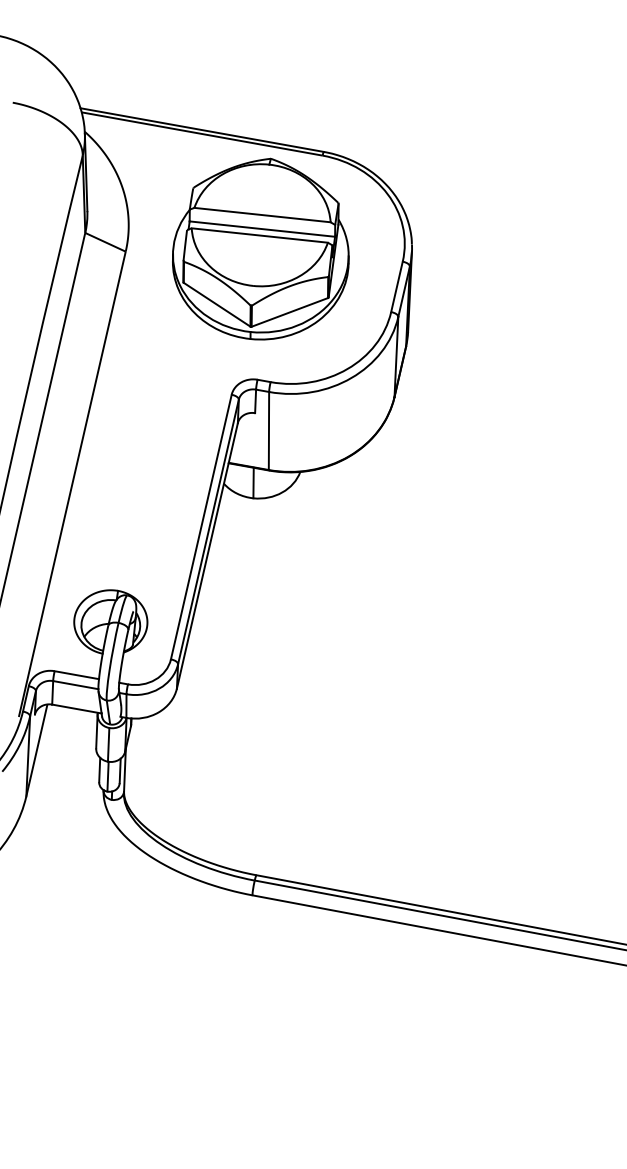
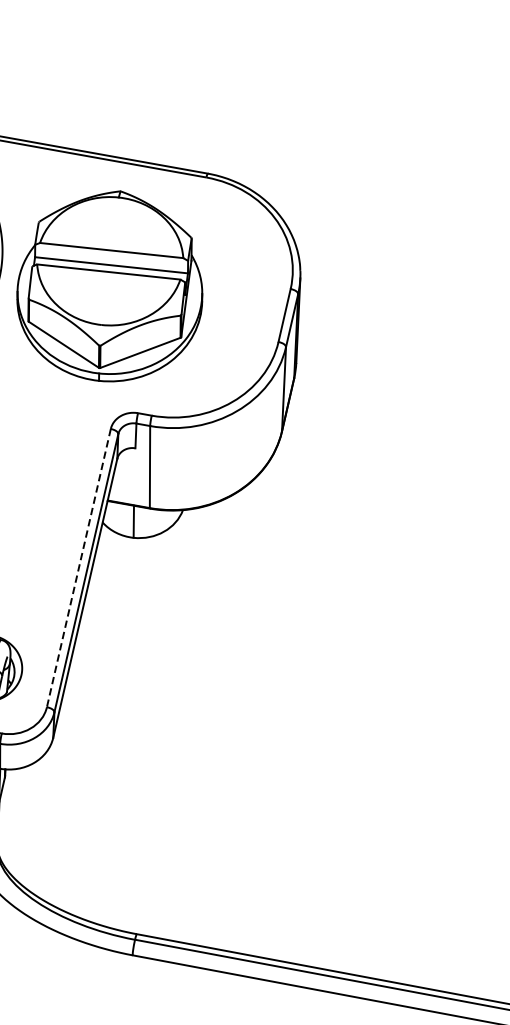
part: (260, 248) -> (109, 285), moved
line: (201, 527) -> (79, 568), solid -> dashed

